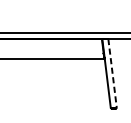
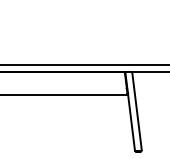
line: (112, 73) -> (137, 111), dashed -> solid

